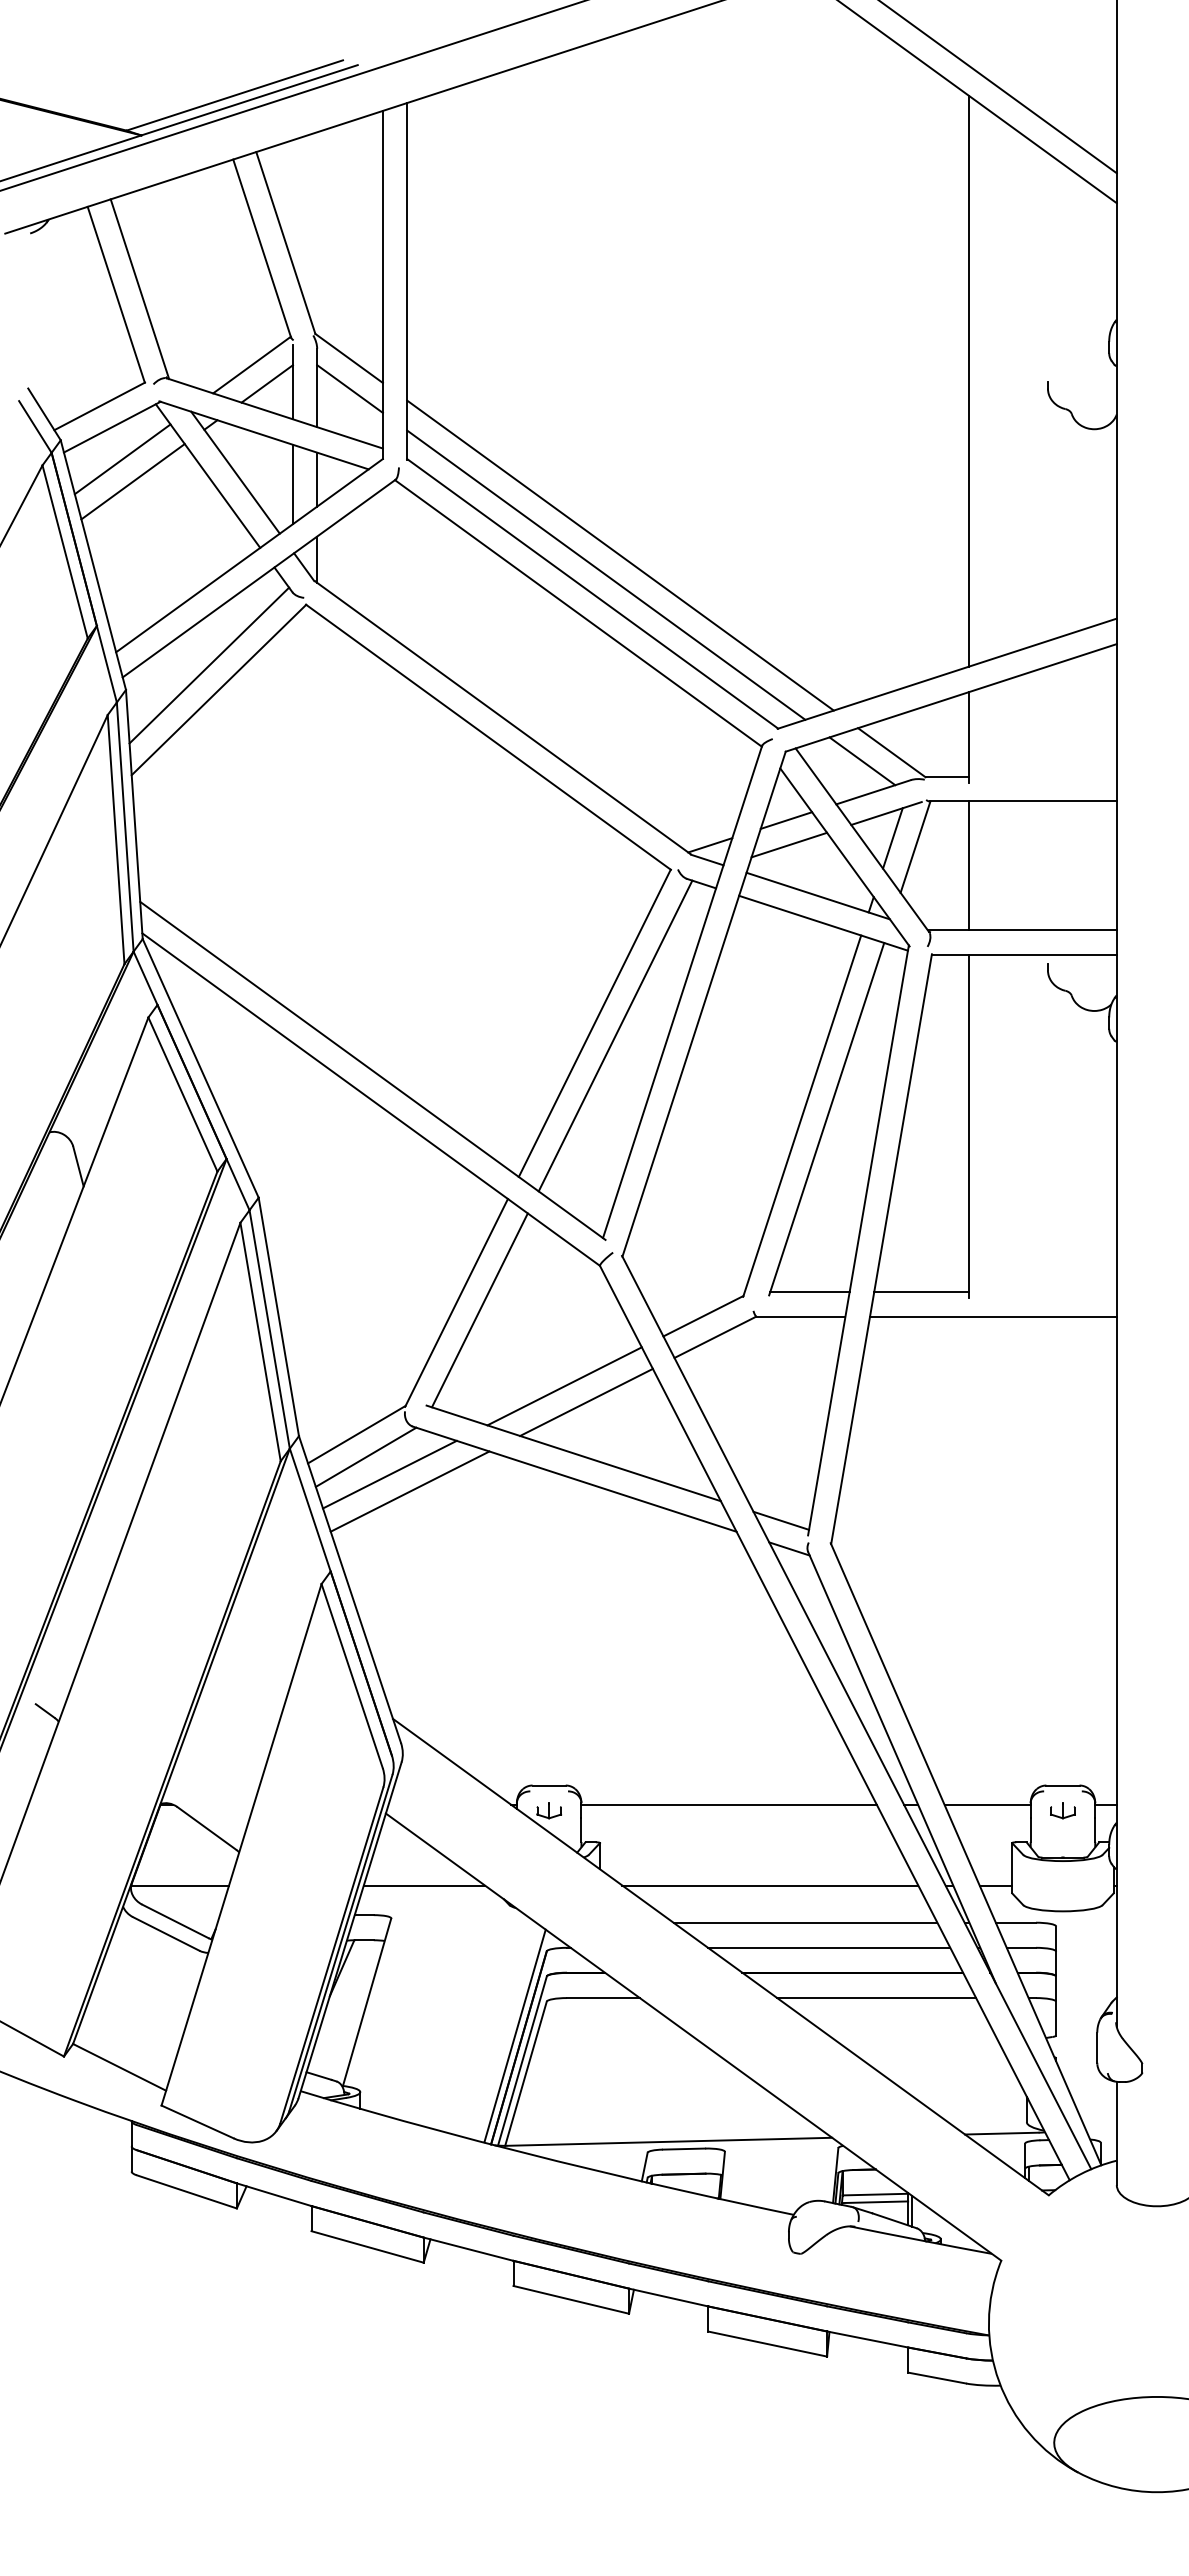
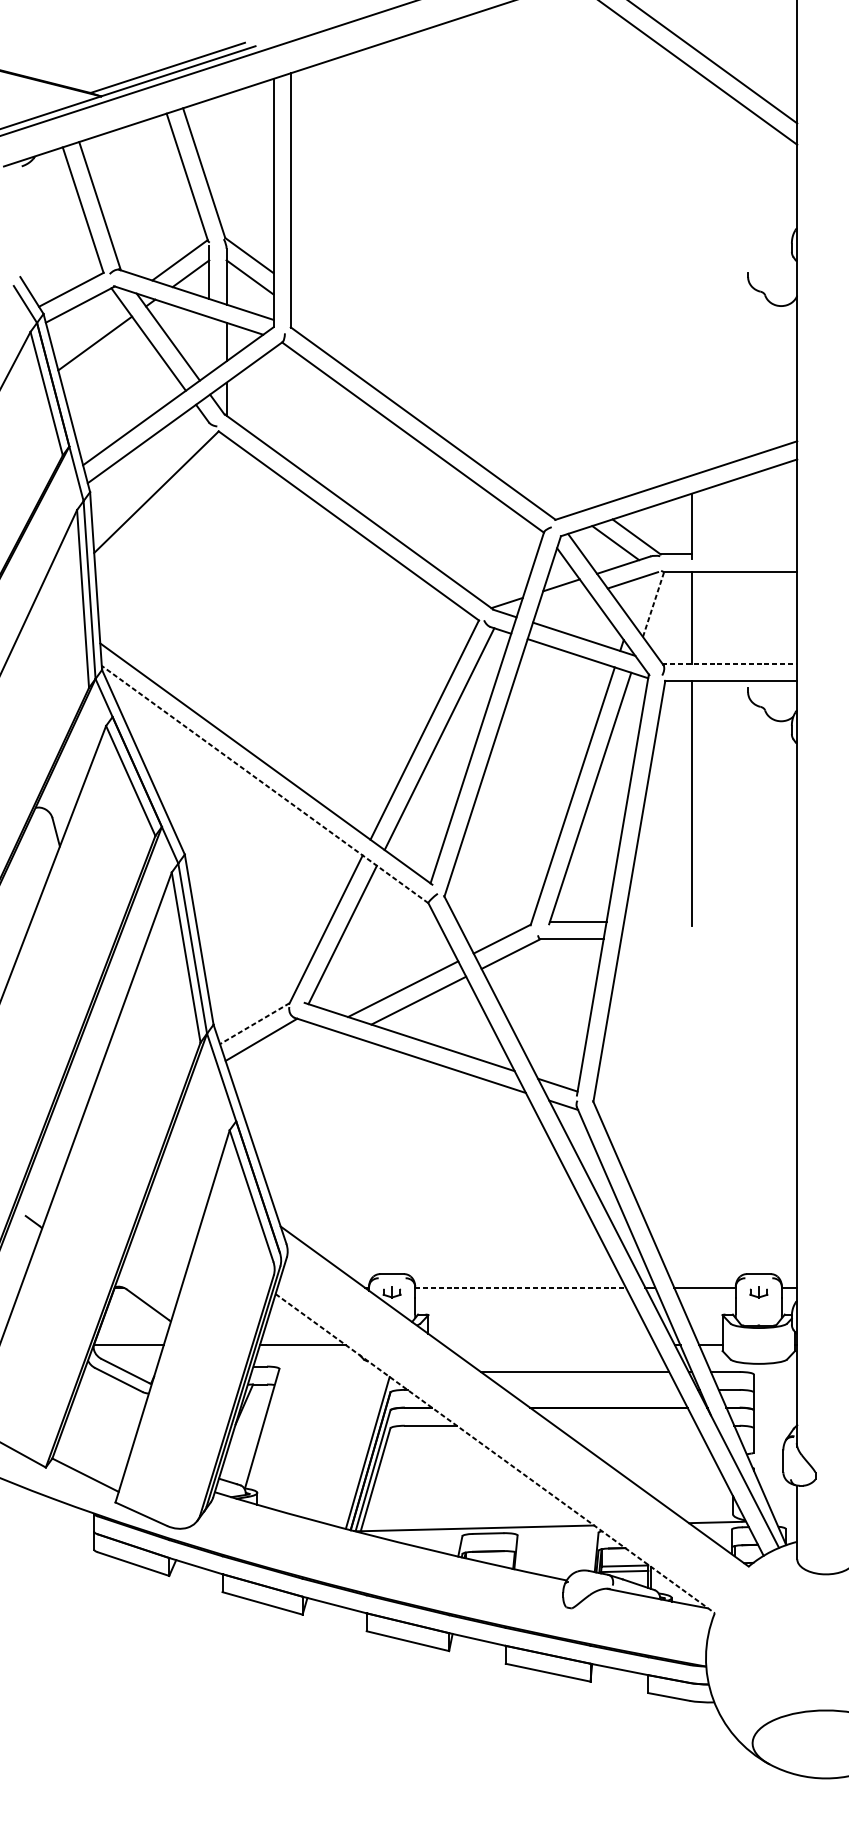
line: (968, 380) -> (691, 271), removed
line: (122, 459) -> (87, 327), removed
line: (292, 484) -> (208, 345), removed
line: (620, 555) -> (443, 396), removed
line: (606, 574) -> (433, 409), removed
line: (209, 665) -> (149, 474), removed
line: (892, 838) -> (637, 598), removed
line: (789, 844) -> (563, 602), removed
line: (915, 846) -> (653, 603), solid -> dashed
line: (1022, 930) -> (729, 663), solid -> dashed
line: (371, 1099) -> (265, 784), solid -> dashed
line: (921, 1292) -> (657, 922), removed
line: (993, 1316) -> (709, 939), removed
line: (356, 1434) -> (254, 1023), solid -> dashed
line: (389, 1474) -> (278, 1052), removed
line: (409, 1491) -> (292, 1064), removed
line: (729, 1804) -> (520, 1287), solid -> dashed
line: (770, 1885) -> (550, 1345), removed
line: (829, 1947) -> (592, 1389), removed
line: (876, 1998) -> (625, 1426), removed
line: (694, 2037) -> (495, 1453), solid -> dashed

